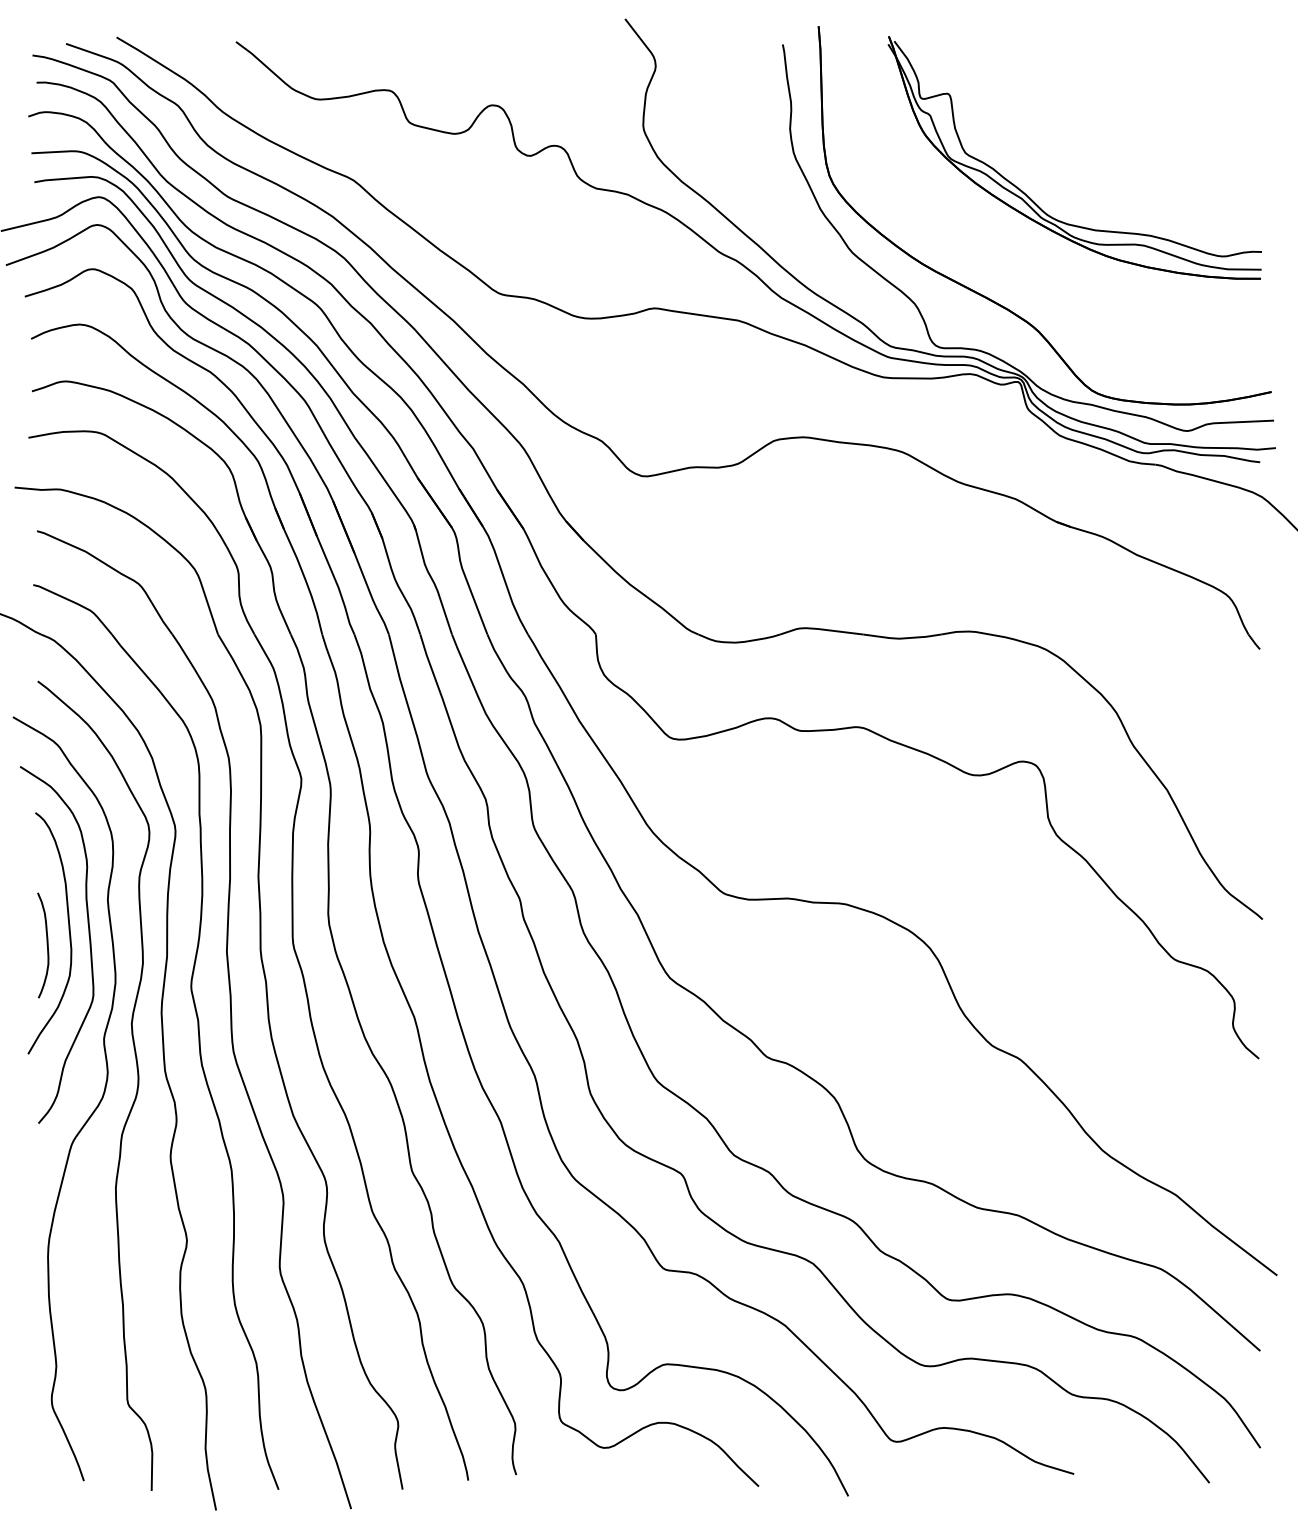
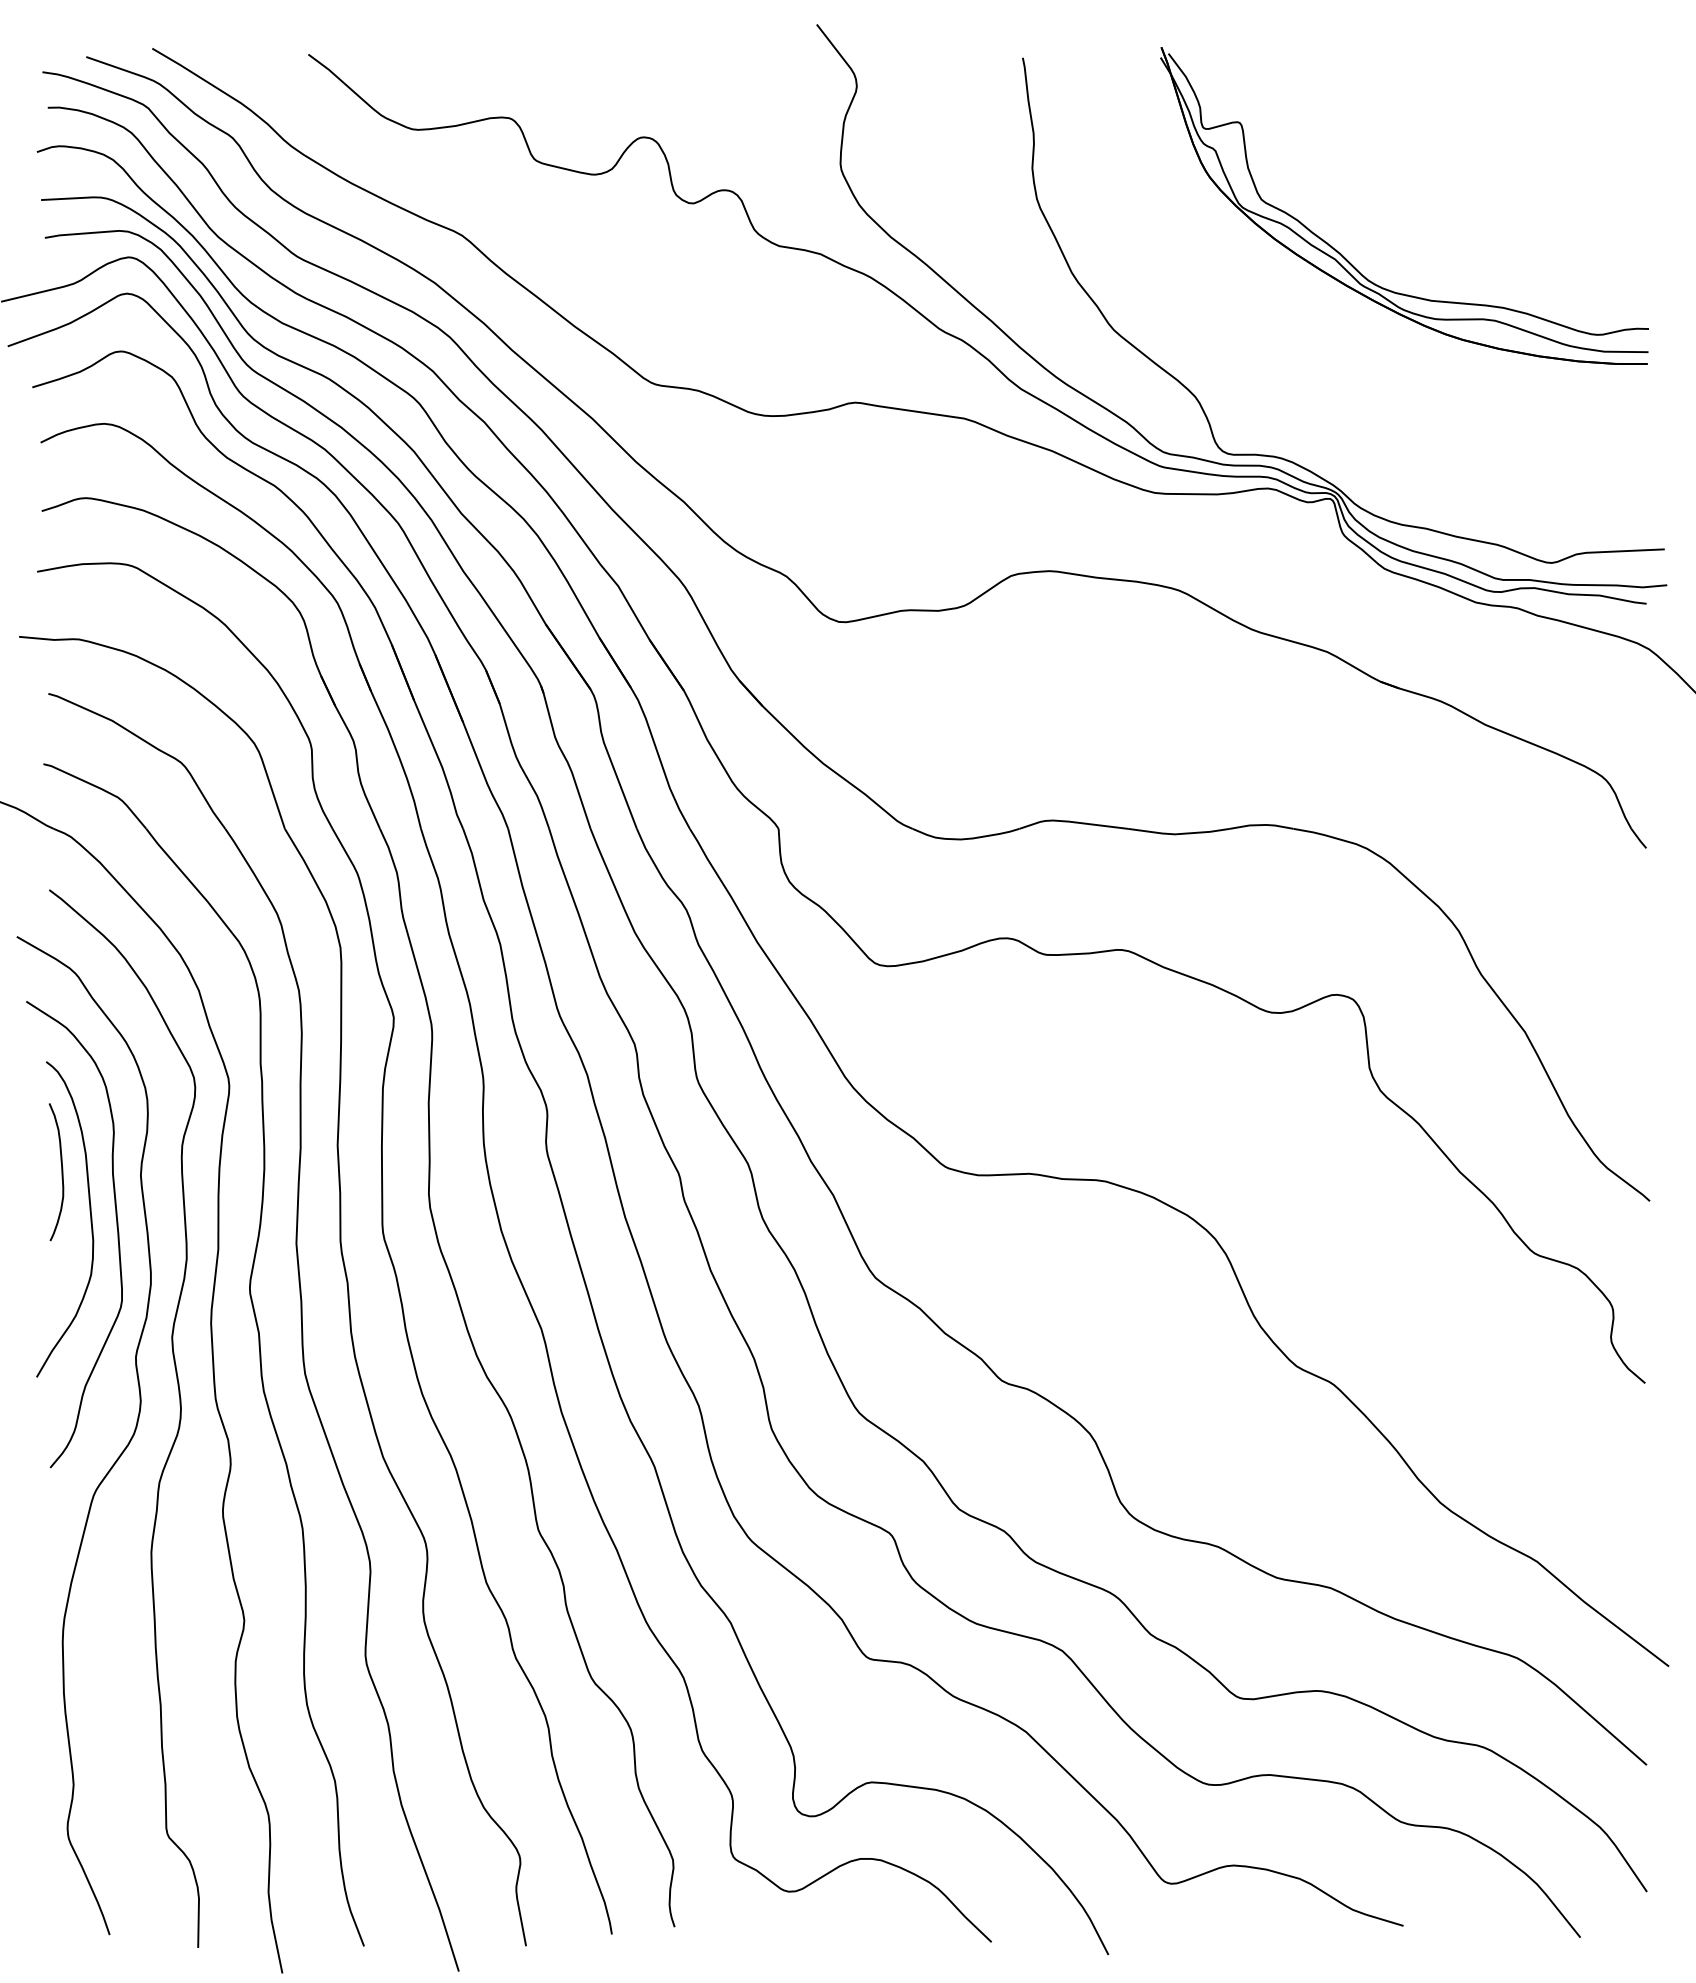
part: (999, 303) -> (1305, 396), removed
curve: (47, 945) -> (61, 1172), moved

